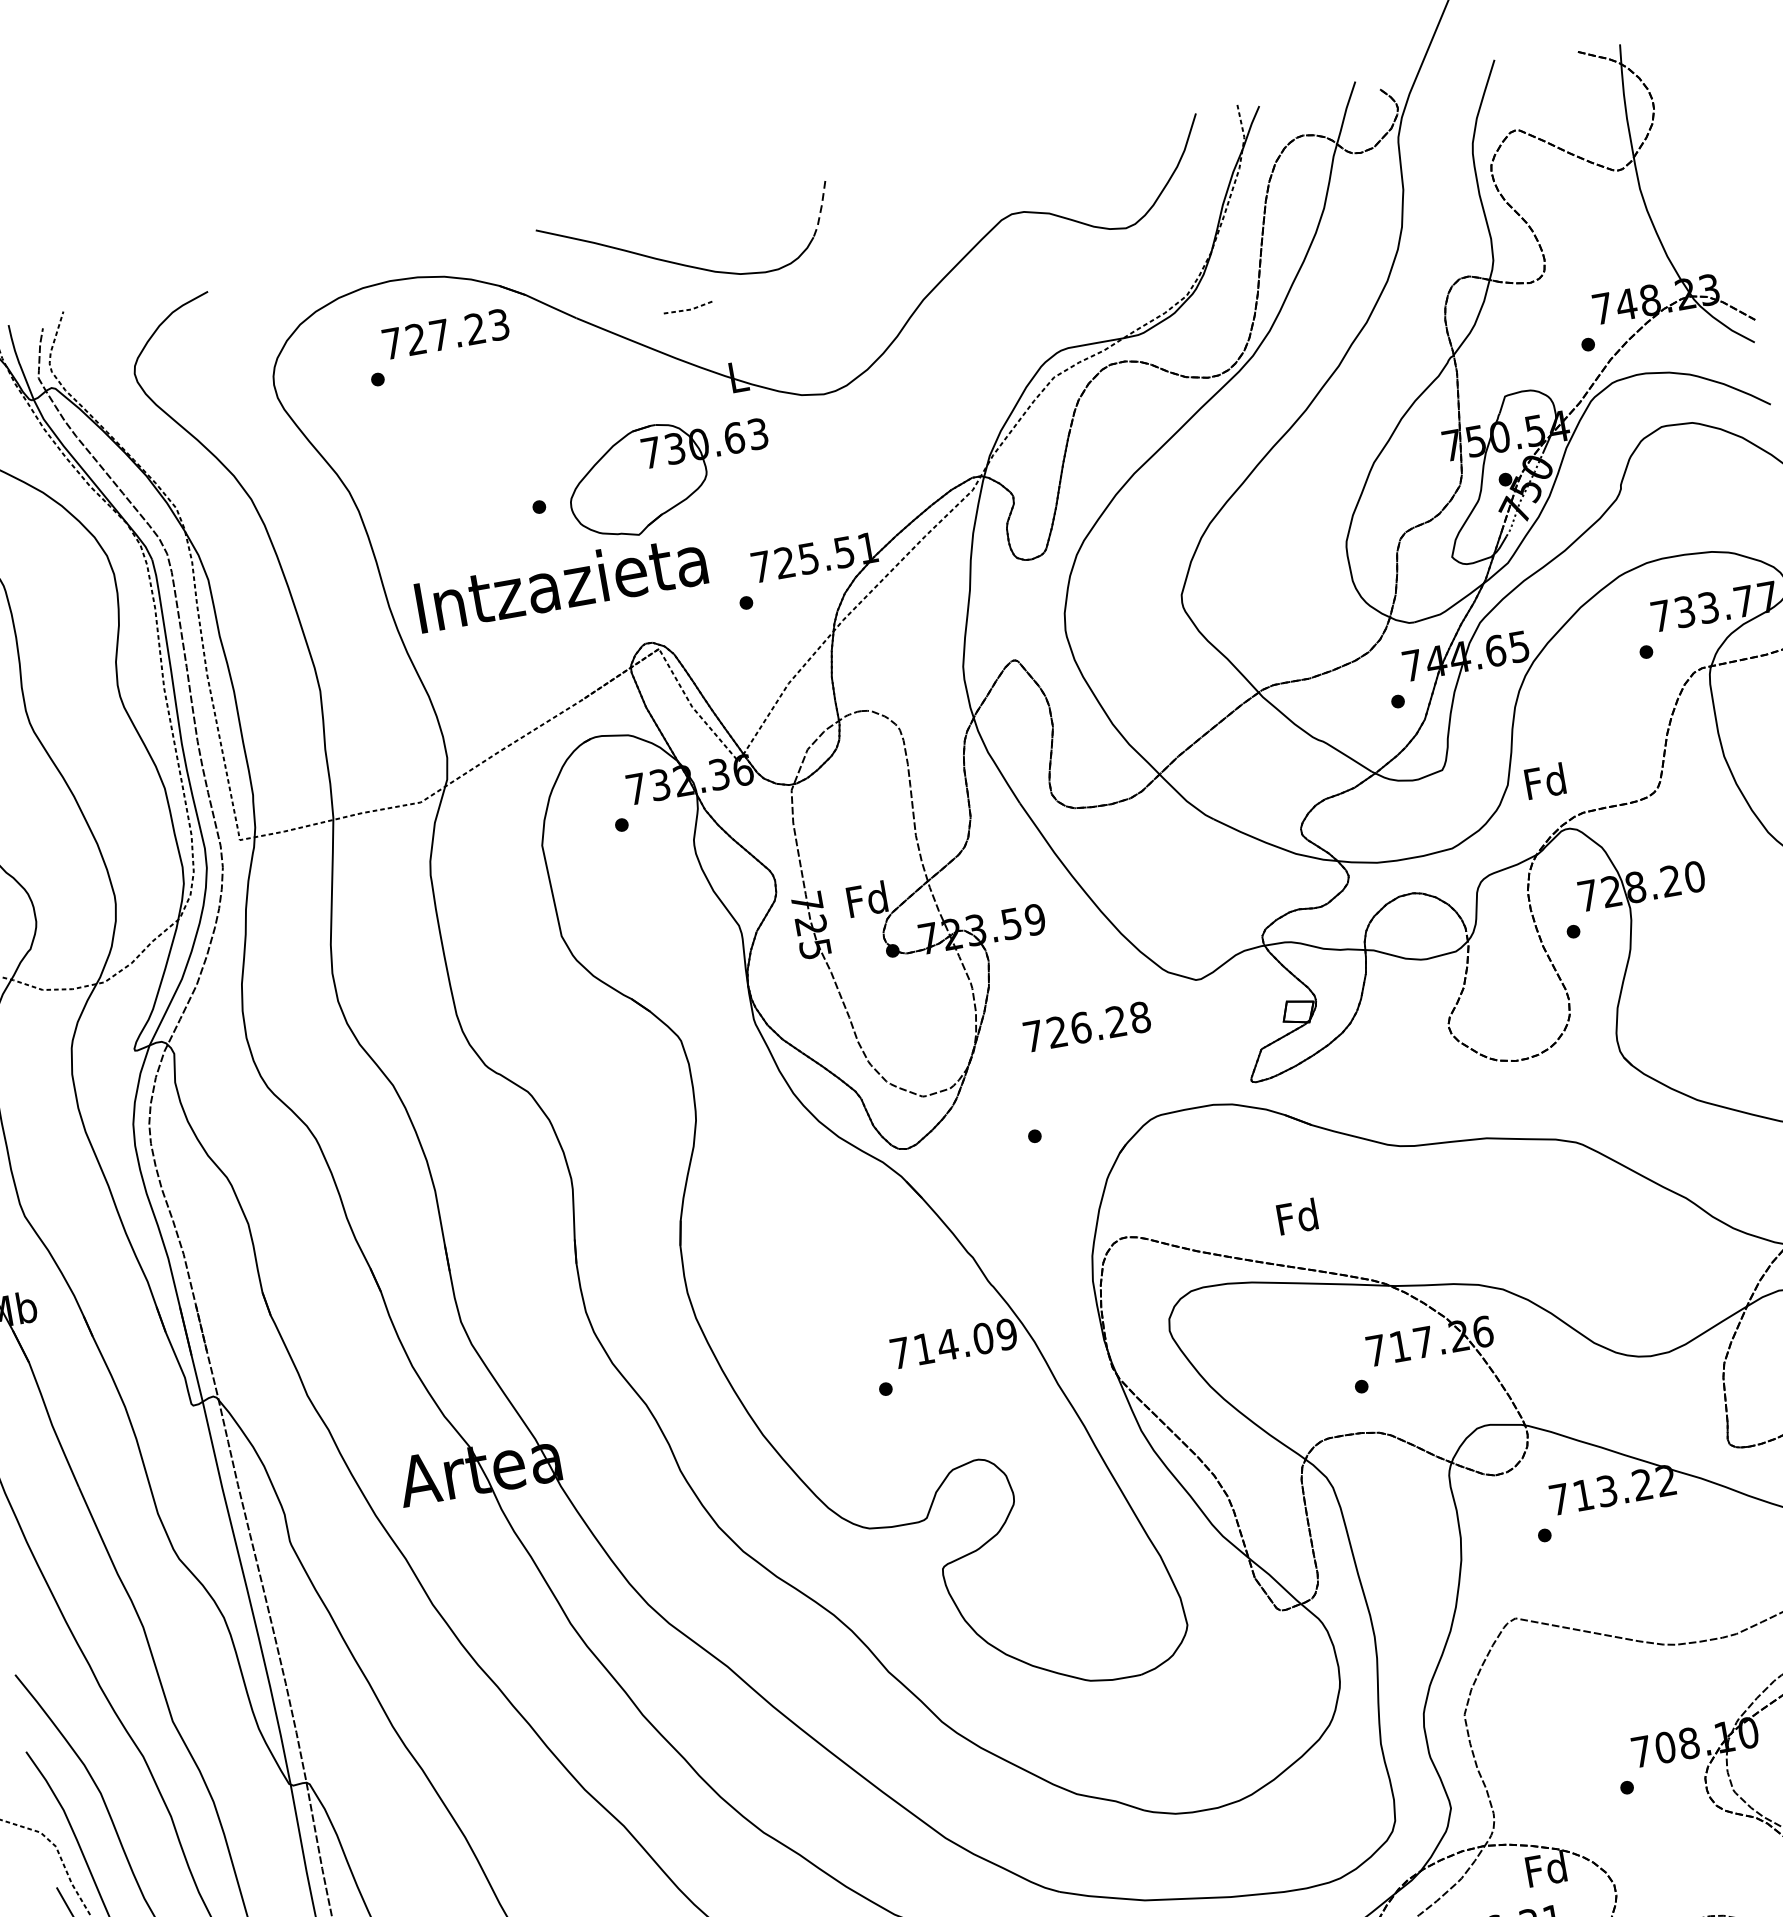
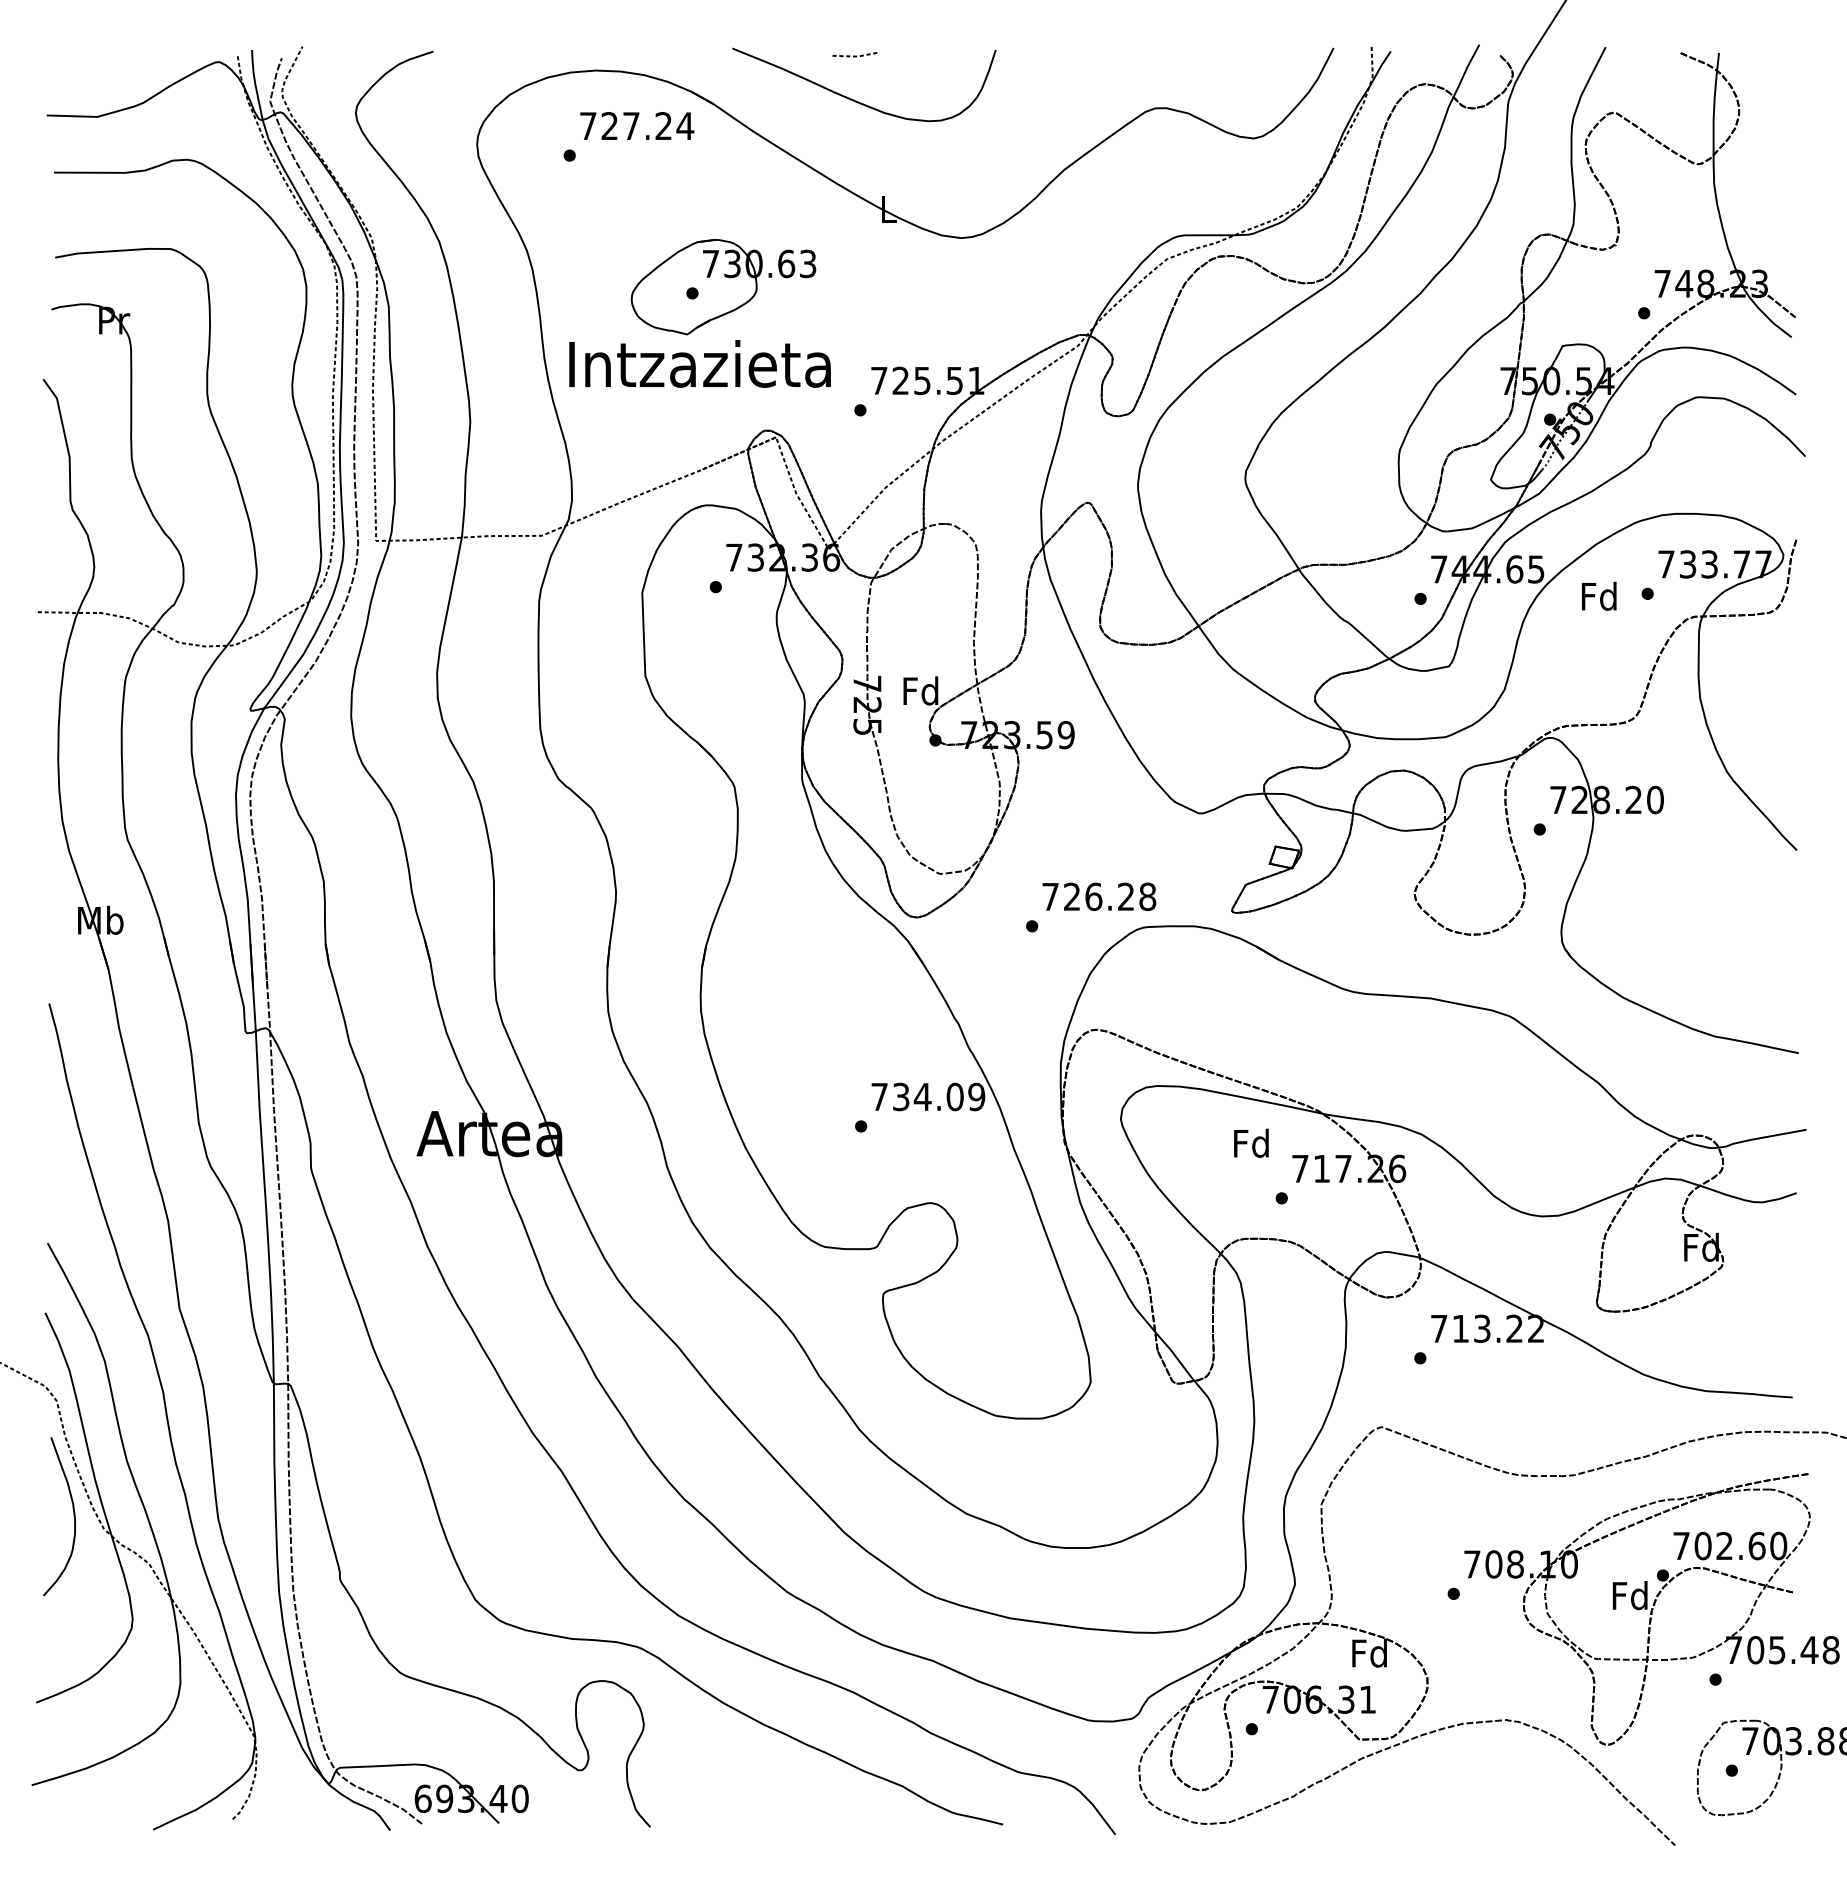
line: (820, 209) -> (987, 74), dashed -> solid
line: (687, 308) -> (854, 55), moved
text: (499, 325) -> (685, 126), 727.23 -> 727.24
part: (669, 476) -> (723, 287), moved
text: (1545, 780) -> (1599, 595), moved
text: (1087, 1026) -> (1099, 896), moved
text: (1297, 1215) -> (1251, 1142), moved
text: (924, 1348) -> (901, 1096), 714.09 -> 734.09

